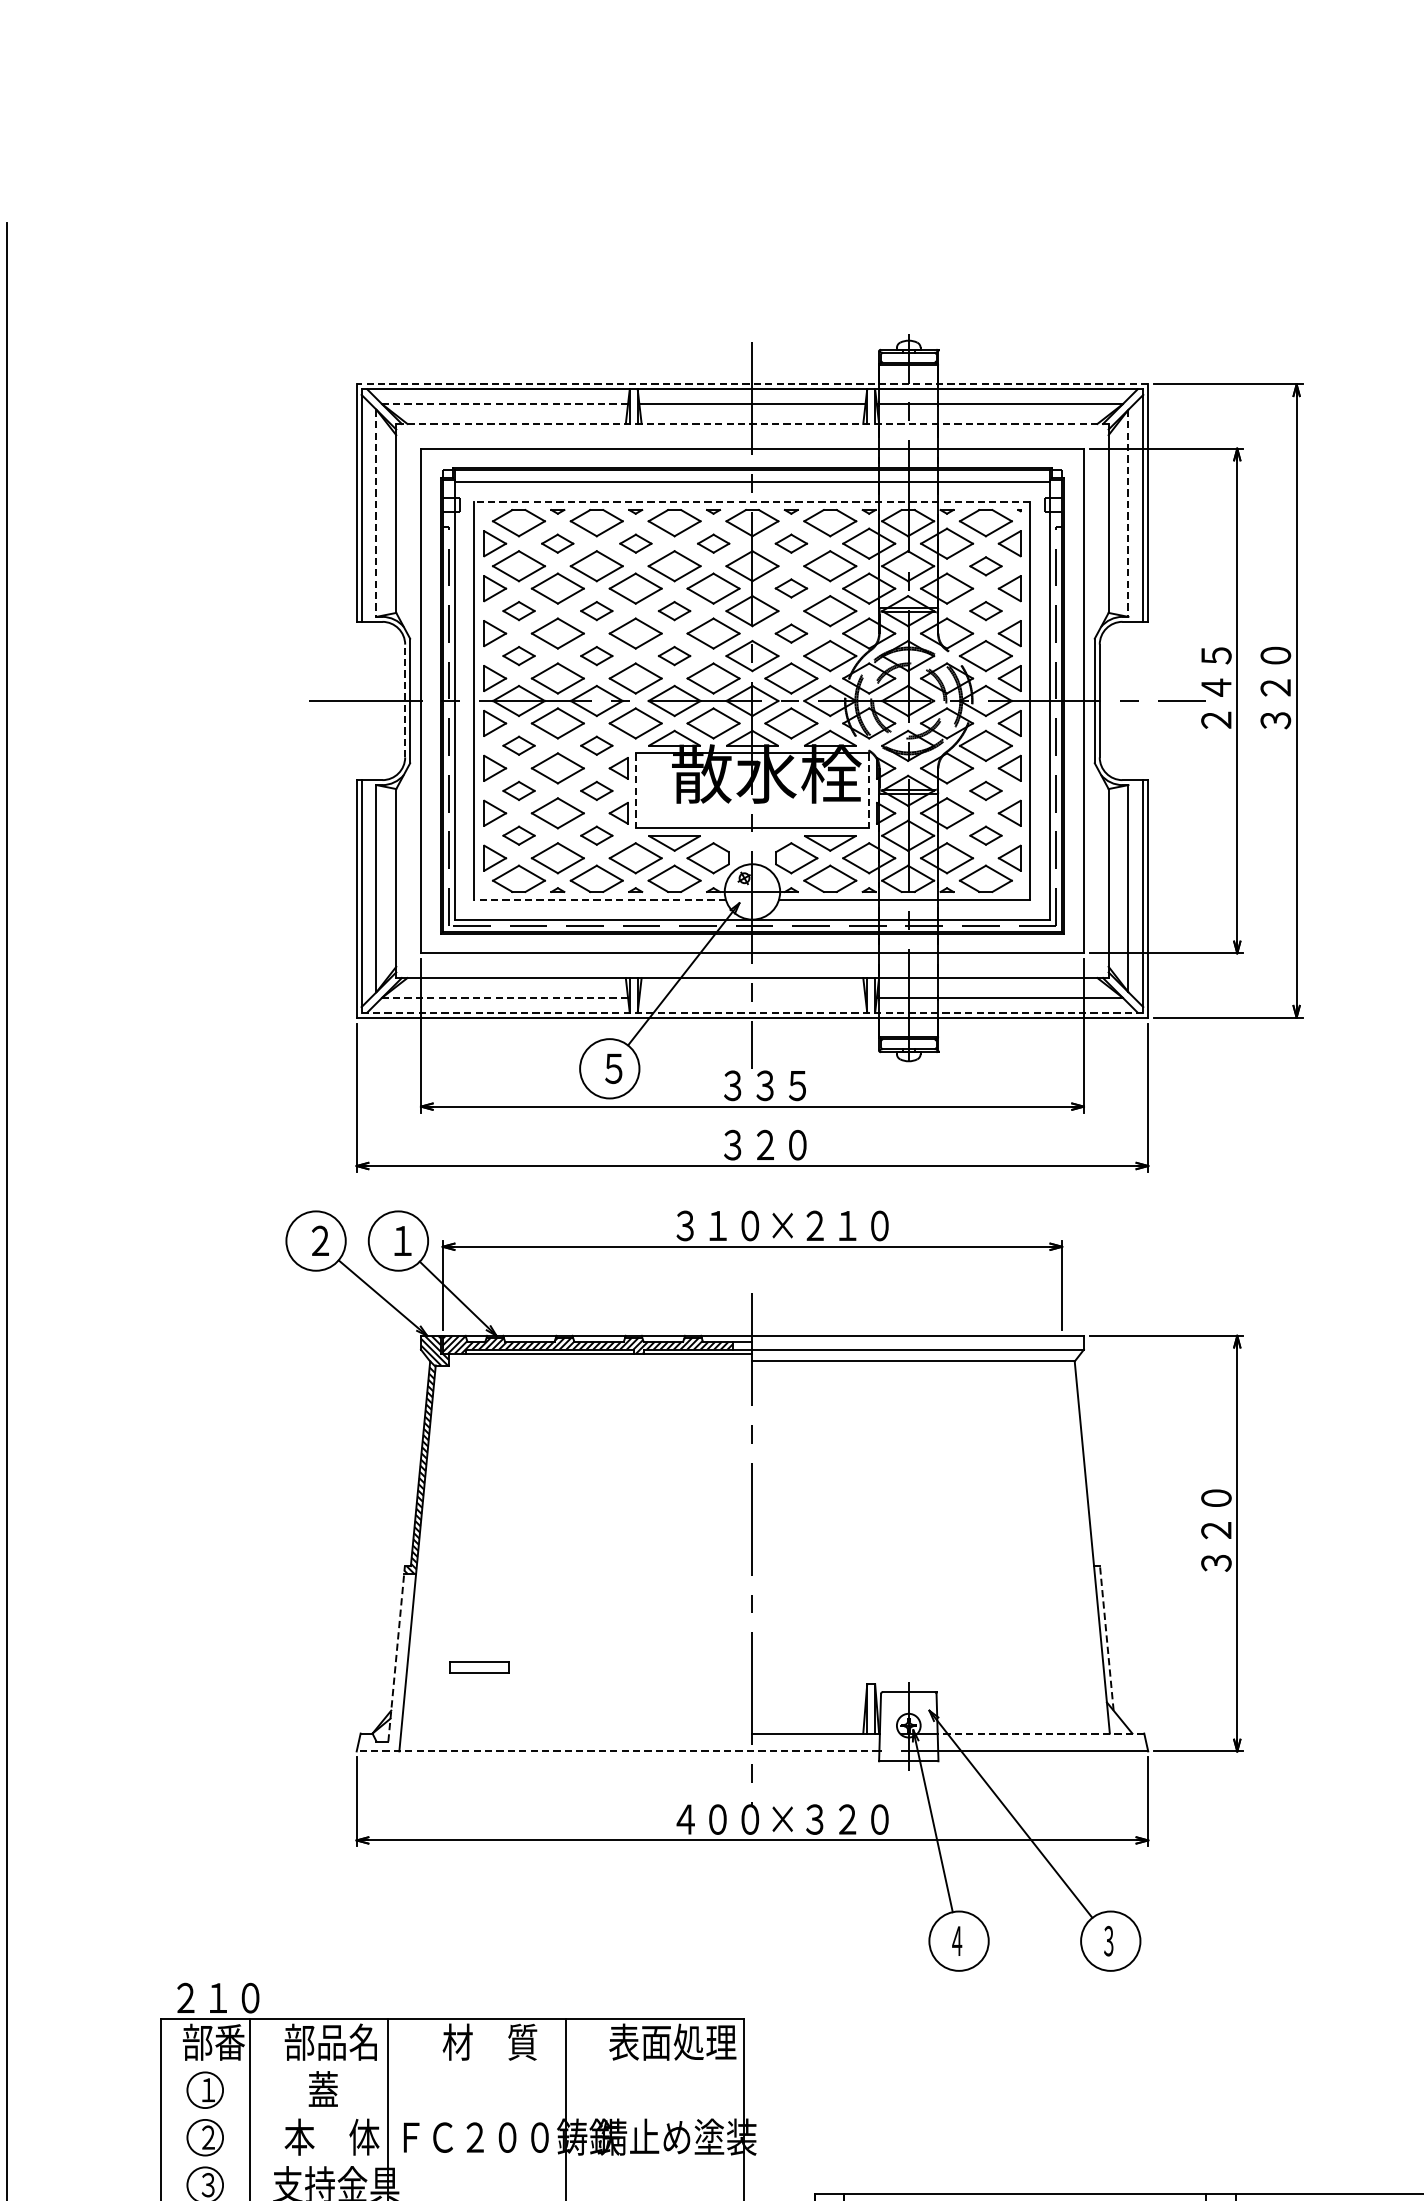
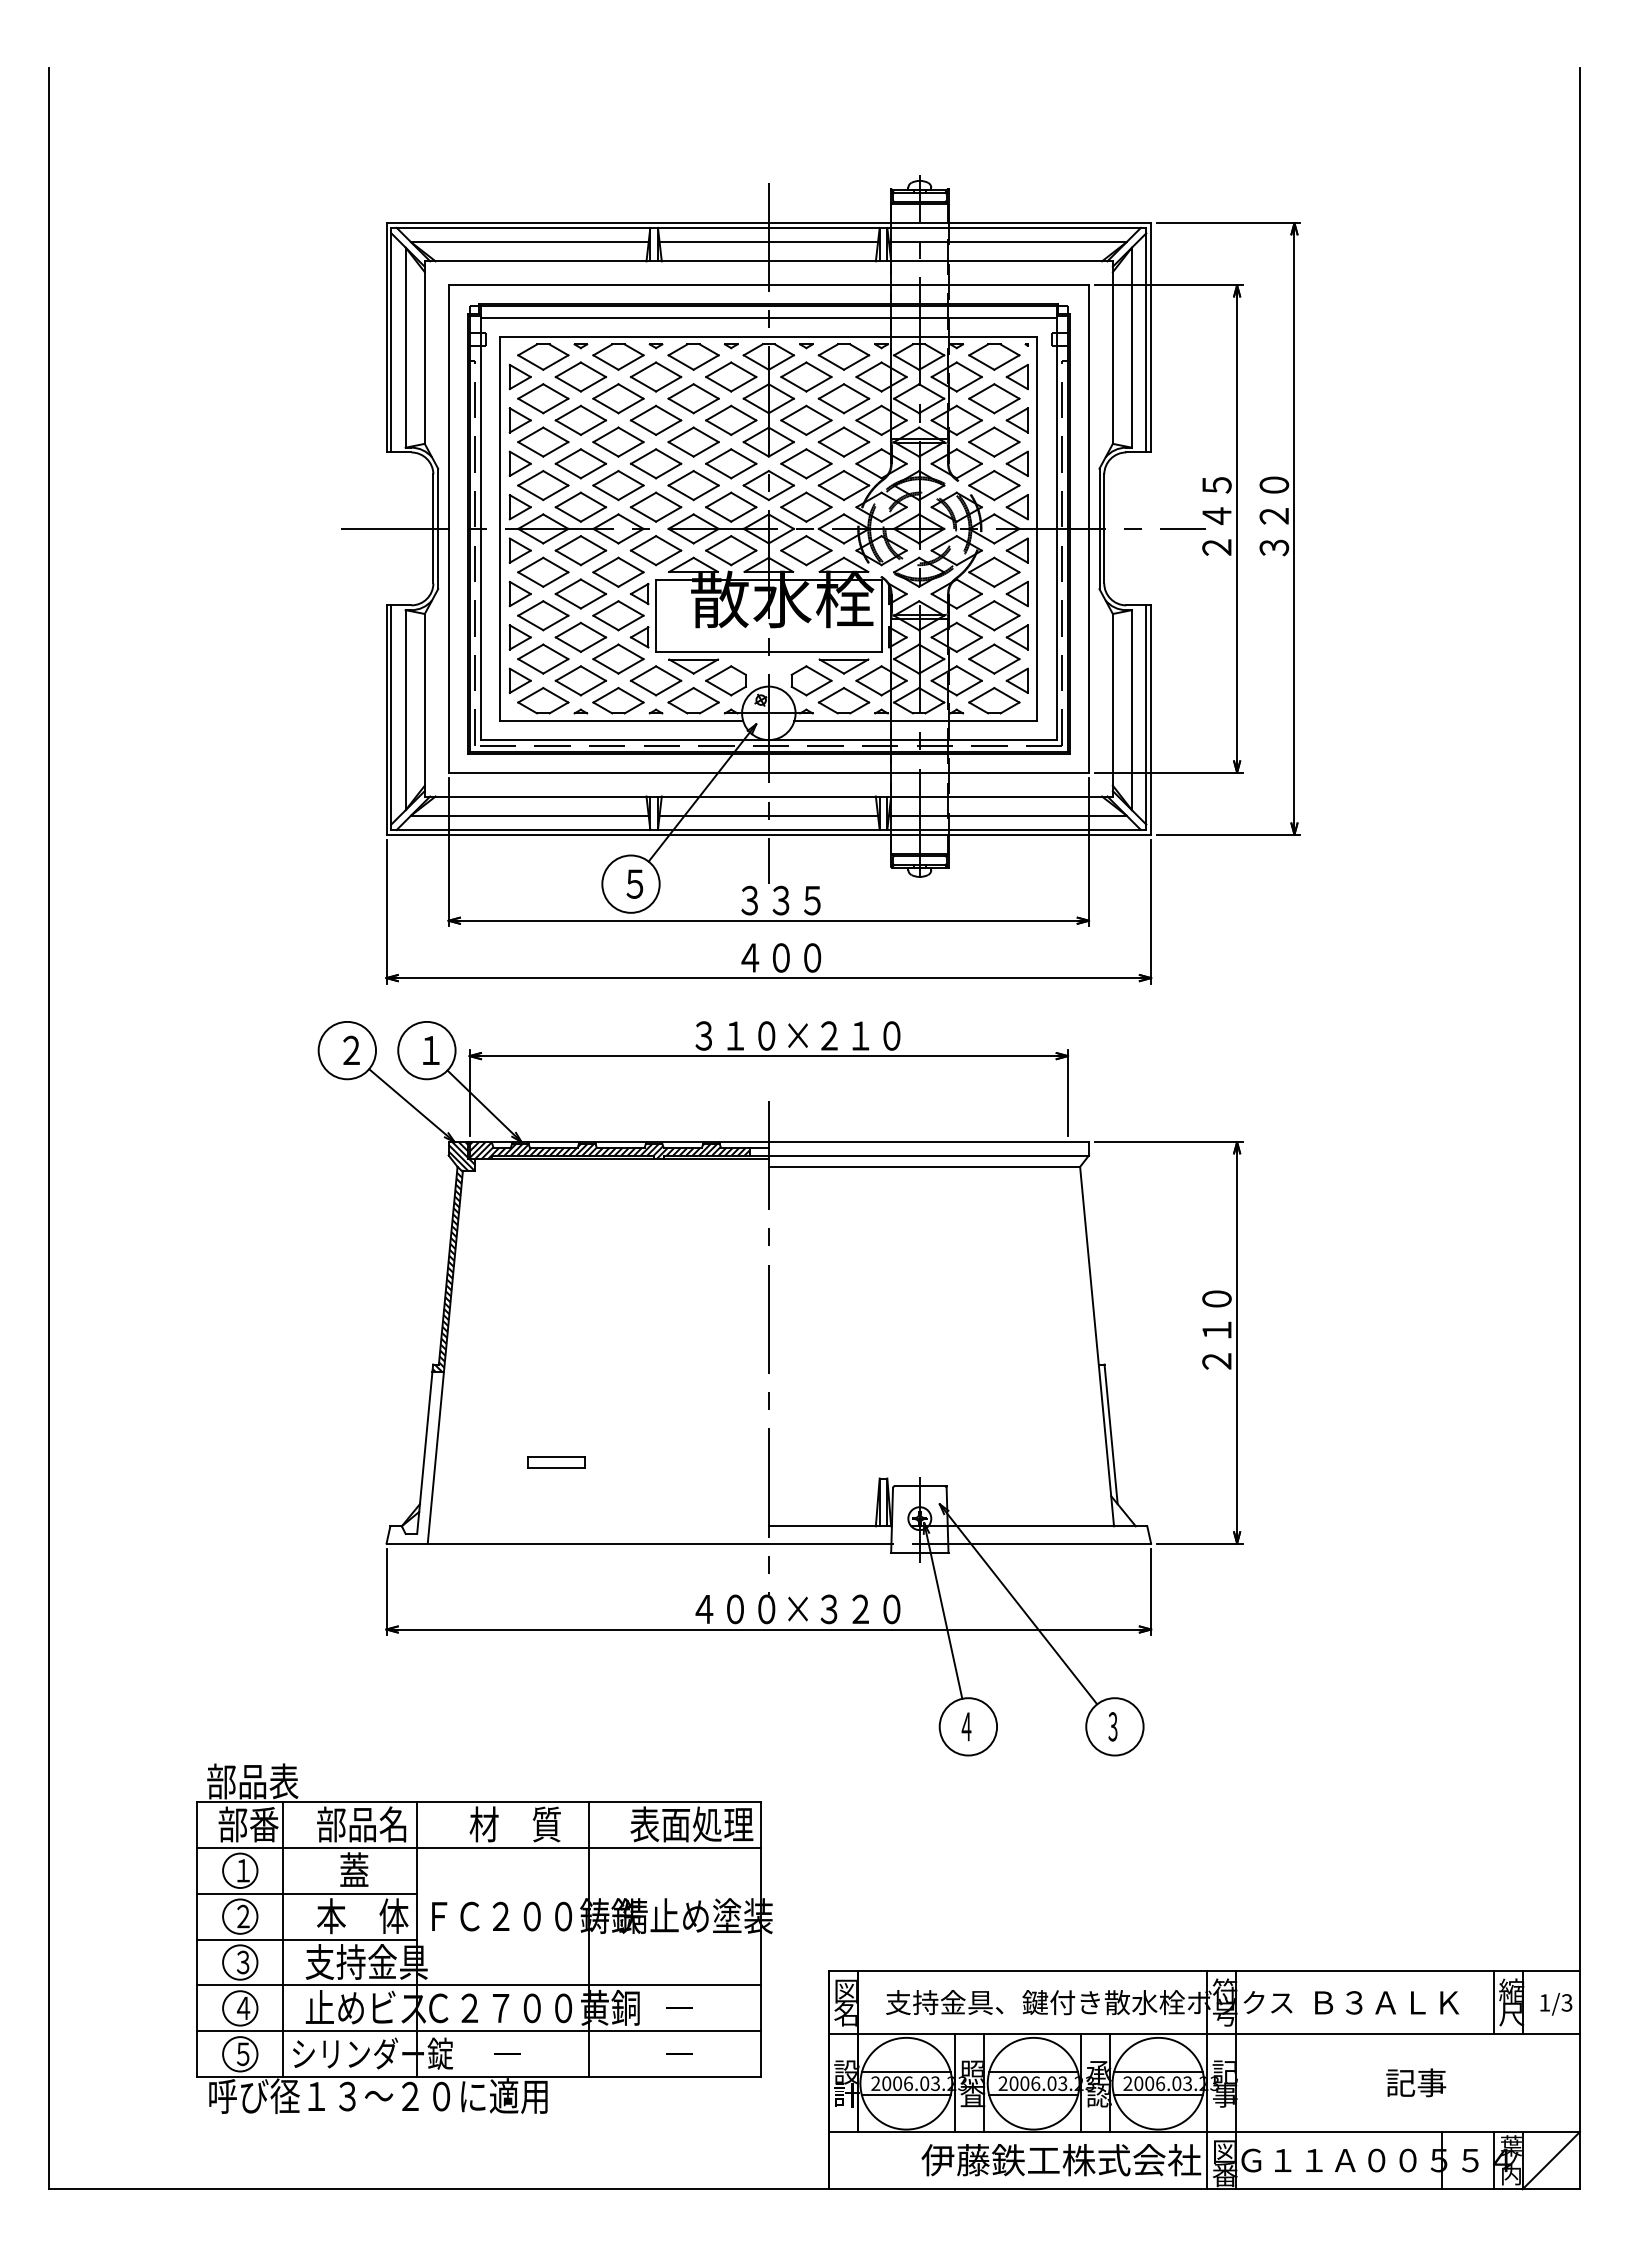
line: (752, 384) -> (768, 223), dashed -> solid
line: (504, 404) -> (529, 242), dashed -> solid
line: (753, 424) -> (769, 261), dashed -> solid
line: (752, 501) -> (768, 336), dashed -> solid
line: (376, 514) -> (405, 348), dashed -> solid
line: (1127, 514) -> (1131, 348), dashed -> solid
part: (557, 543) -> (580, 376), size x1.67
part: (636, 543) -> (656, 376), size x1.67
part: (713, 543) -> (731, 376), size x1.67
part: (791, 543) -> (806, 376), size x1.67
part: (986, 565) -> (994, 398), size x1.67
part: (791, 587) -> (806, 419), size x1.67
part: (519, 610) -> (543, 441), size x1.67
part: (596, 610) -> (618, 441), size x1.67
part: (674, 610) -> (693, 441), size x1.67
part: (986, 610) -> (994, 441), size x1.67
part: (791, 633) -> (806, 463), size x1.67
part: (519, 656) -> (543, 485), size x1.67
part: (596, 656) -> (618, 485), size x1.67
part: (674, 656) -> (693, 485), size x1.67
line: (405, 700) -> (433, 528), dashed -> solid
part: (519, 745) -> (543, 571), size x1.67
part: (596, 745) -> (618, 571), size x1.67
part: (519, 790) -> (543, 615), size x1.67
part: (596, 790) -> (618, 615), size x1.67
part: (986, 790) -> (994, 615), size x1.67
line: (636, 791) -> (656, 616), dashed -> solid
line: (869, 791) -> (881, 616), dashed -> solid
part: (519, 835) -> (543, 658), size x1.67
part: (596, 835) -> (618, 658), size x1.67
part: (986, 835) -> (994, 658), size x1.67
line: (599, 900) -> (621, 721), dashed -> solid
line: (504, 997) -> (529, 815), dashed -> solid
line: (752, 997) -> (768, 815), added
line: (752, 1012) -> (768, 829), dashed -> solid
text: (749, 1144) -> (765, 957), ３２０ -> ４００
text: (1215, 1546) -> (1216, 1345), ３２０ -> ２１０
line: (1107, 1637) -> (1111, 1433), dashed -> solid
line: (397, 1653) -> (425, 1448), dashed -> solid
part: (479, 1667) -> (556, 1462), moved
line: (1040, 1733) -> (1047, 1526), dashed -> solid
line: (617, 1751) -> (638, 1543), dashed -> solid
text: (217, 1997) -> (252, 1781), ２１０ -> 部品表
line: (452, 2066) -> (479, 1847), added
line: (274, 2113) -> (307, 1893), added
line: (274, 2161) -> (307, 1939), added

